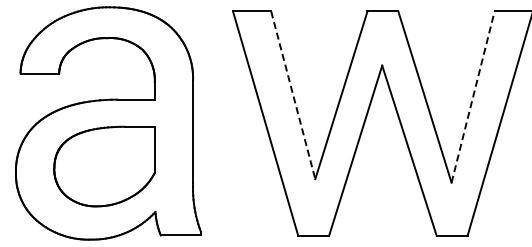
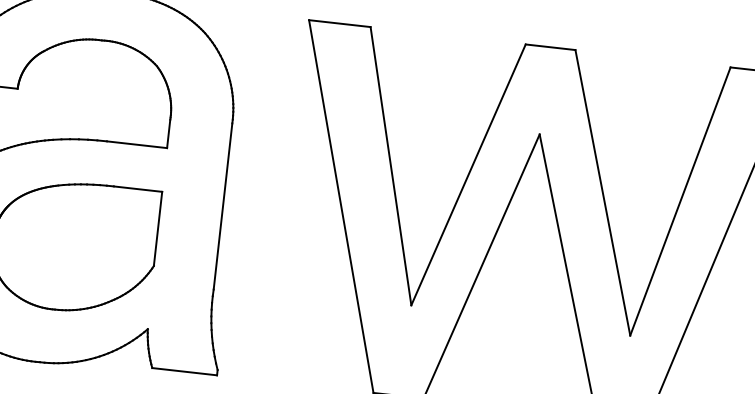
line: (293, 95) -> (391, 166), dashed -> solid
line: (473, 96) -> (681, 200), dashed -> solid

